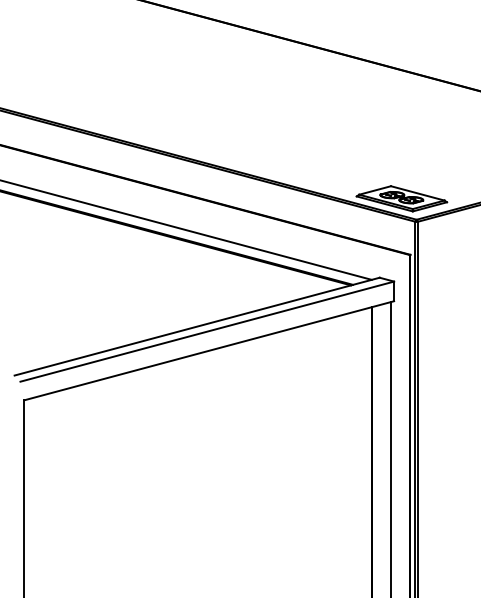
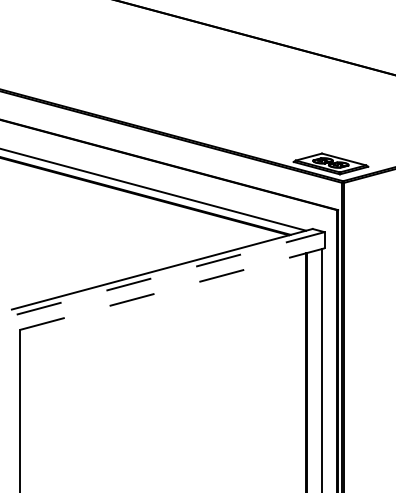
line: (208, 331) -> (171, 273), solid -> dashed
line: (209, 351) -> (172, 289), solid -> dashed

